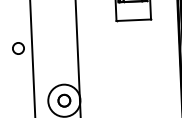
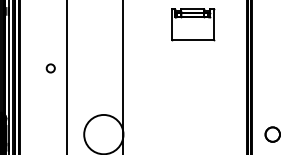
circle: (18, 48) -> (50, 68), size x0.6
circle: (64, 100) -> (103, 134), removed

